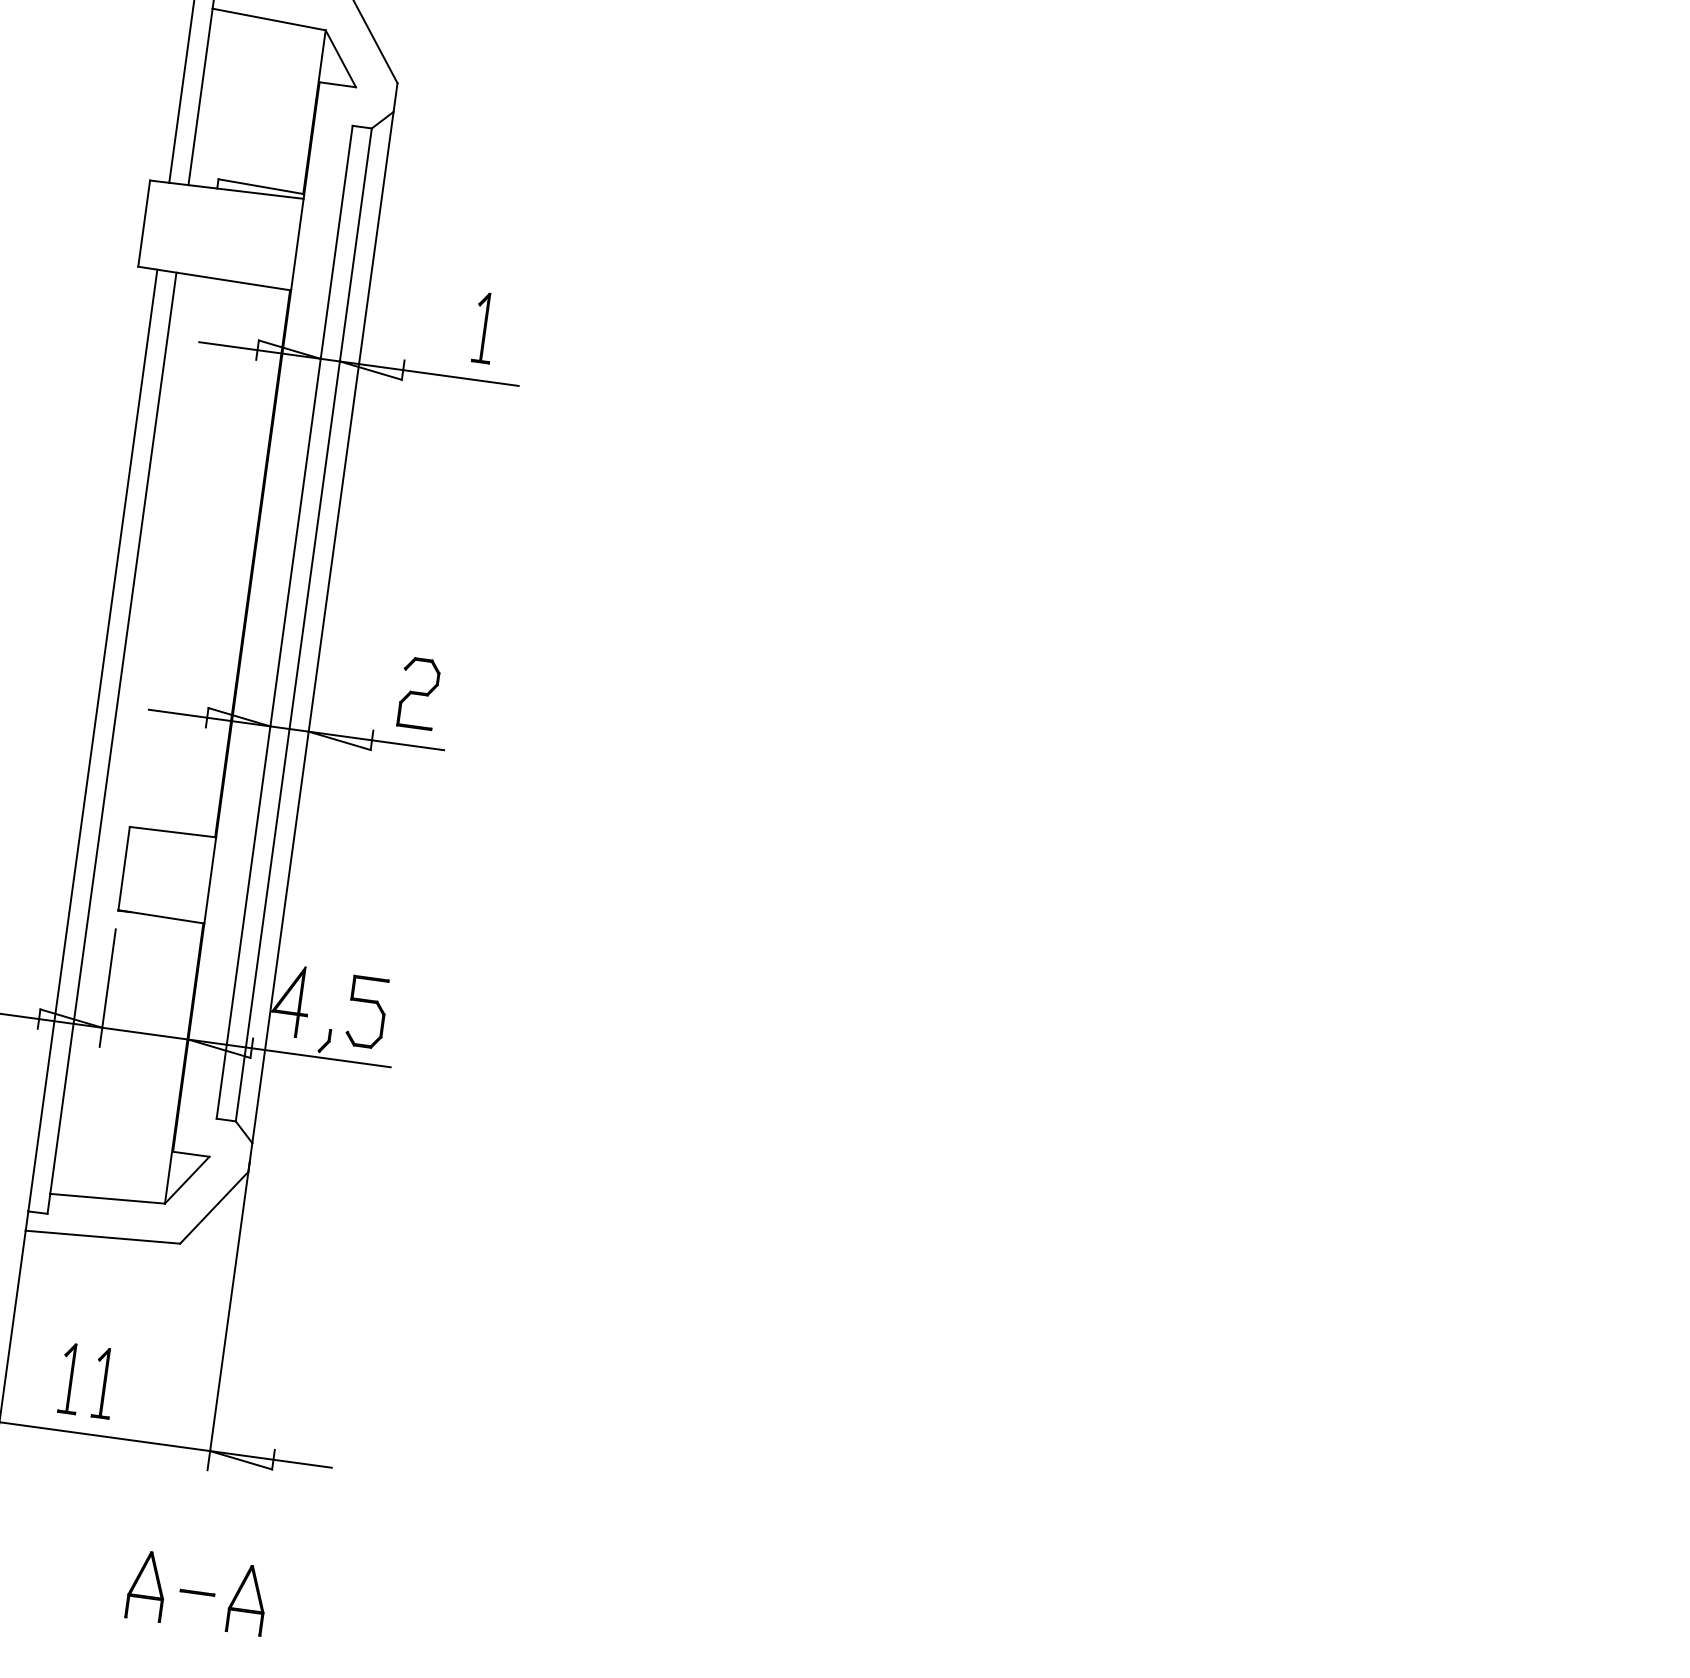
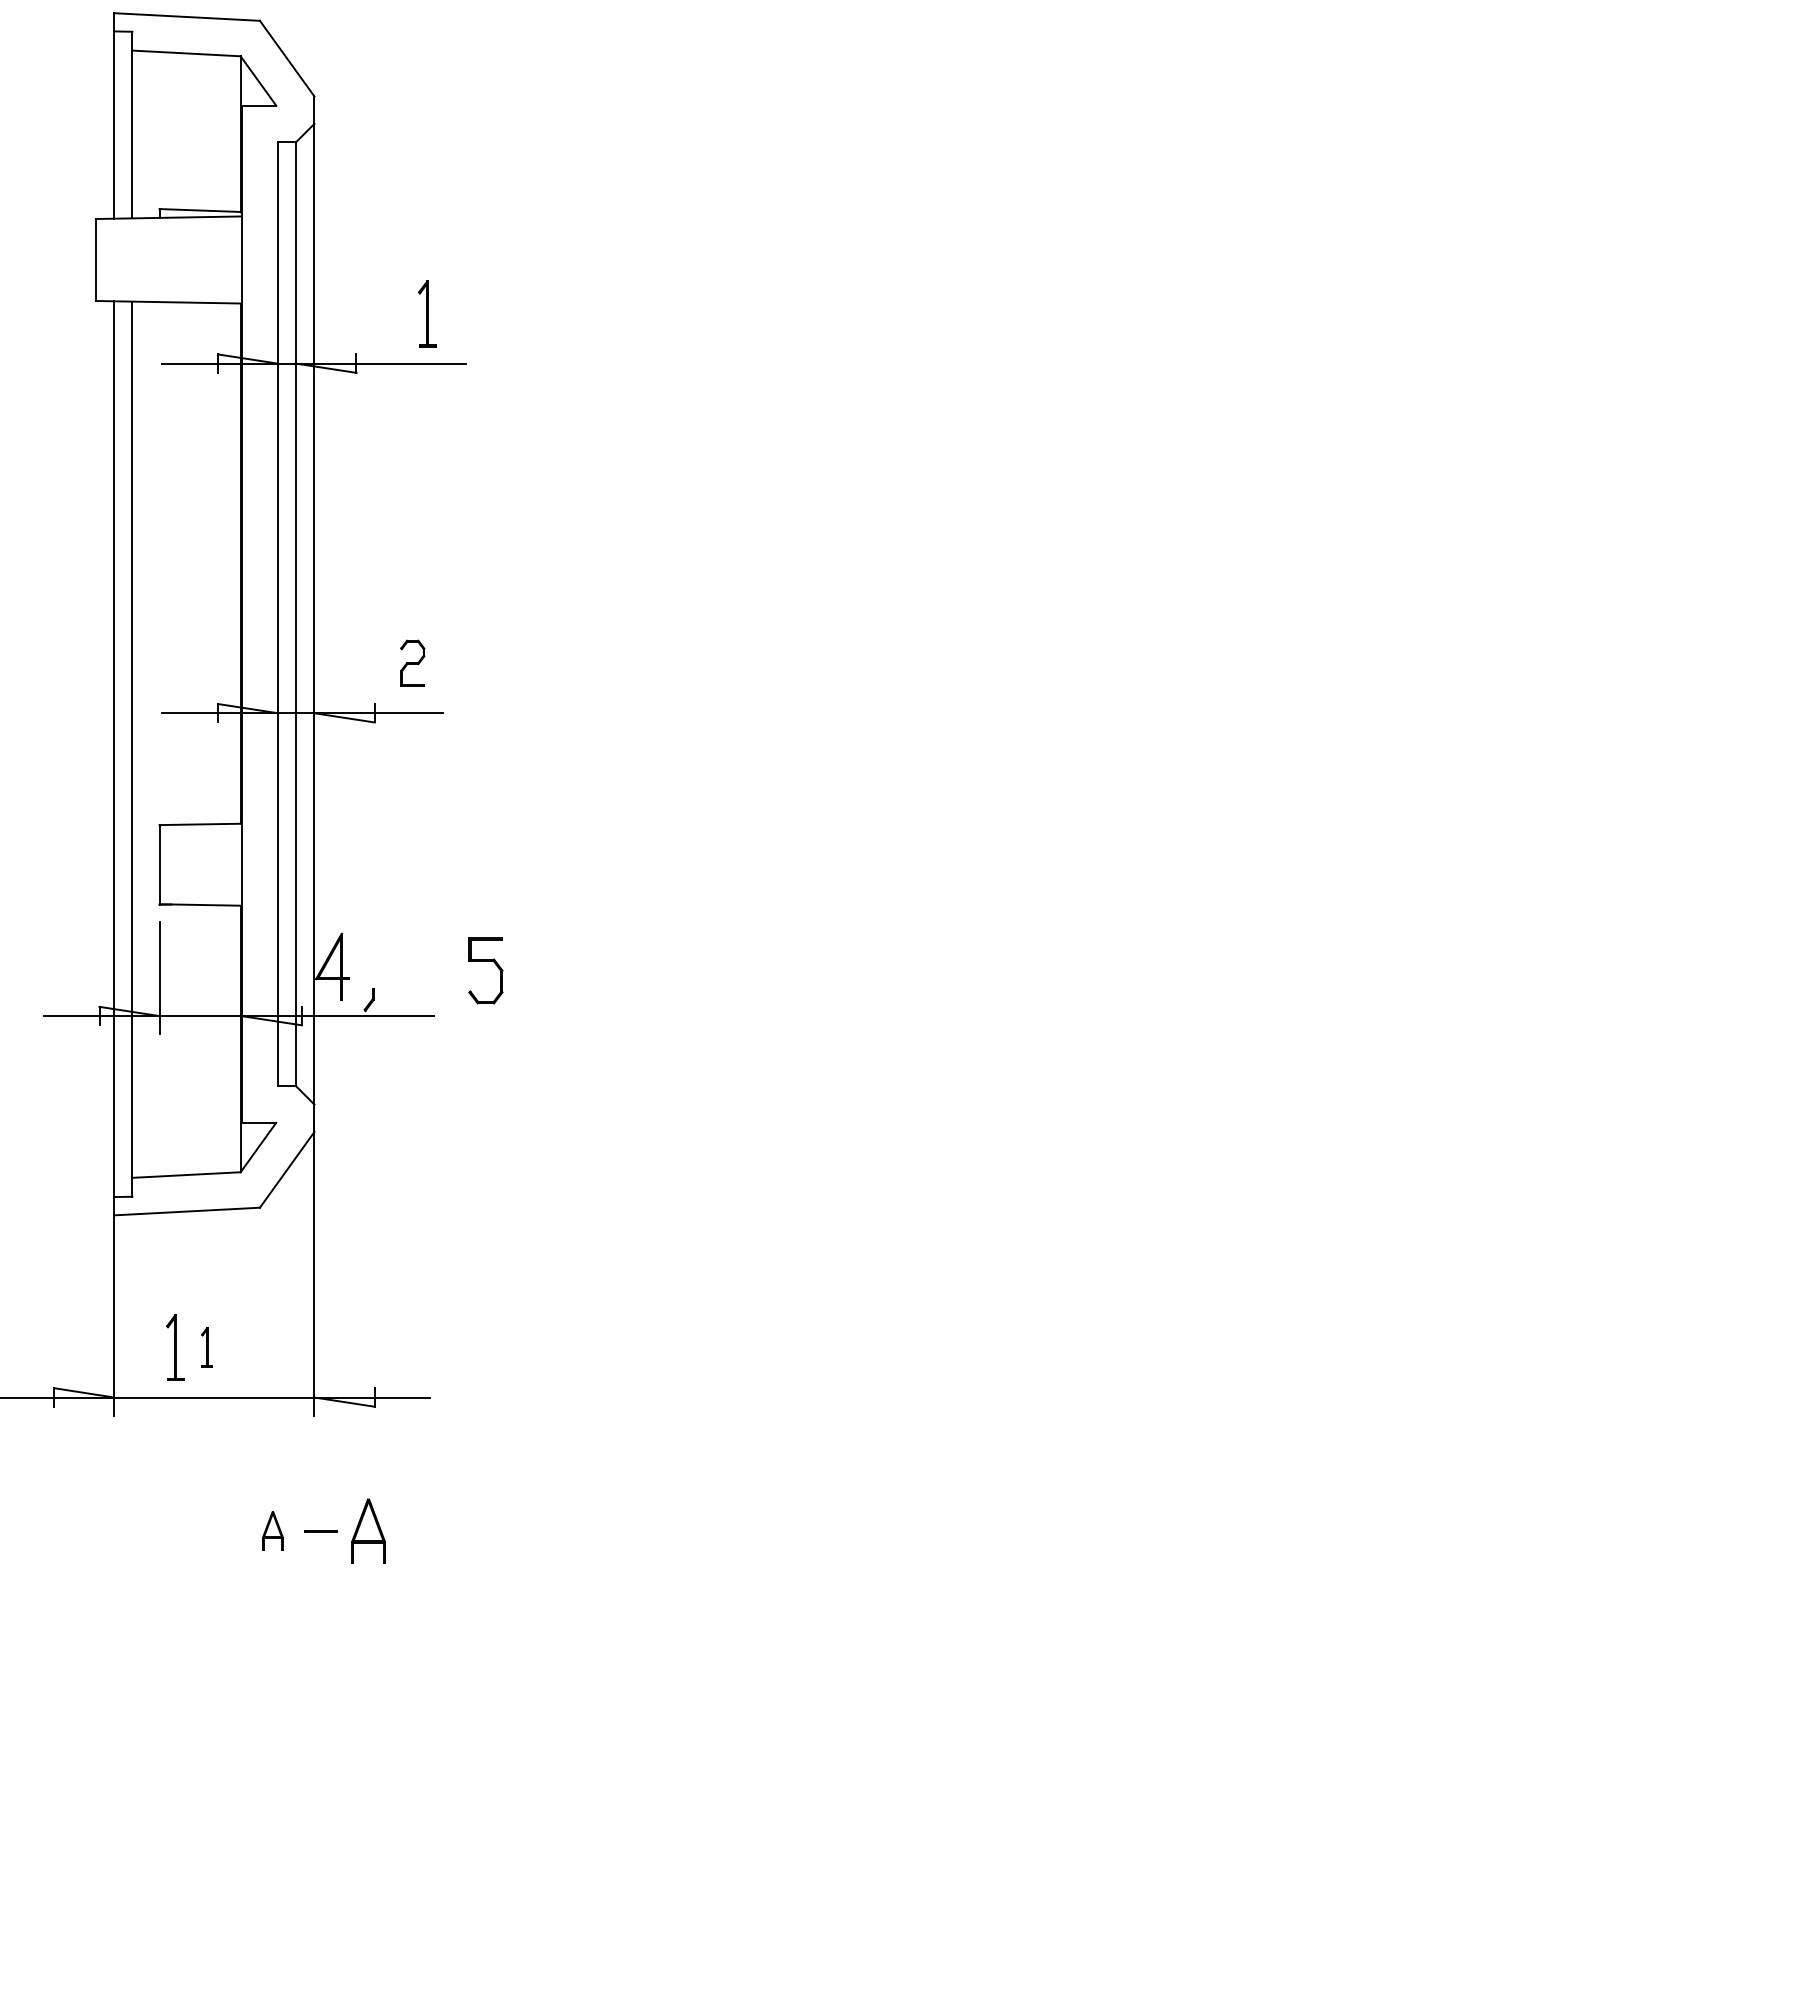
part: (418, 693) -> (412, 663), size x0.7
part: (368, 1002) -> (485, 961), moved
part: (103, 1382) -> (206, 1347), size x0.6
part: (146, 1584) -> (272, 1530), size x0.6

